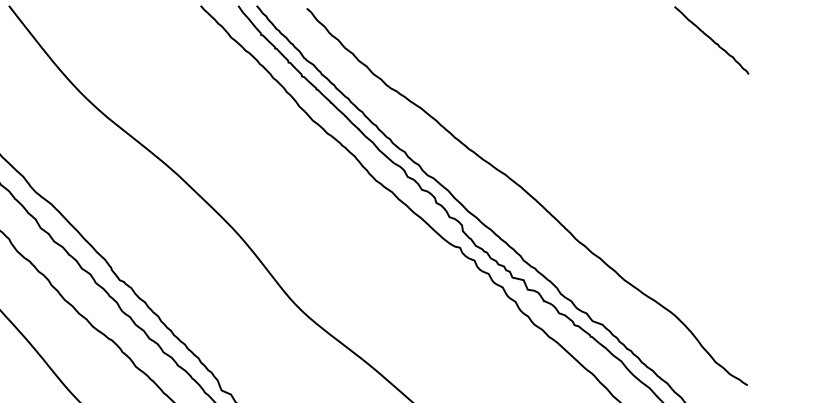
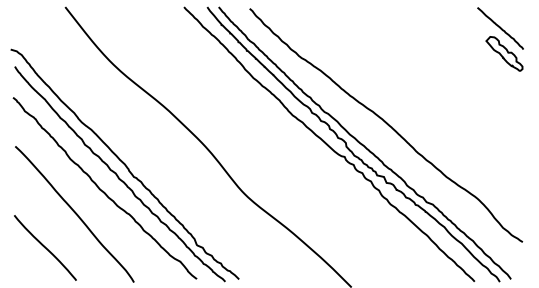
part: (718, 80) -> (504, 53), added

